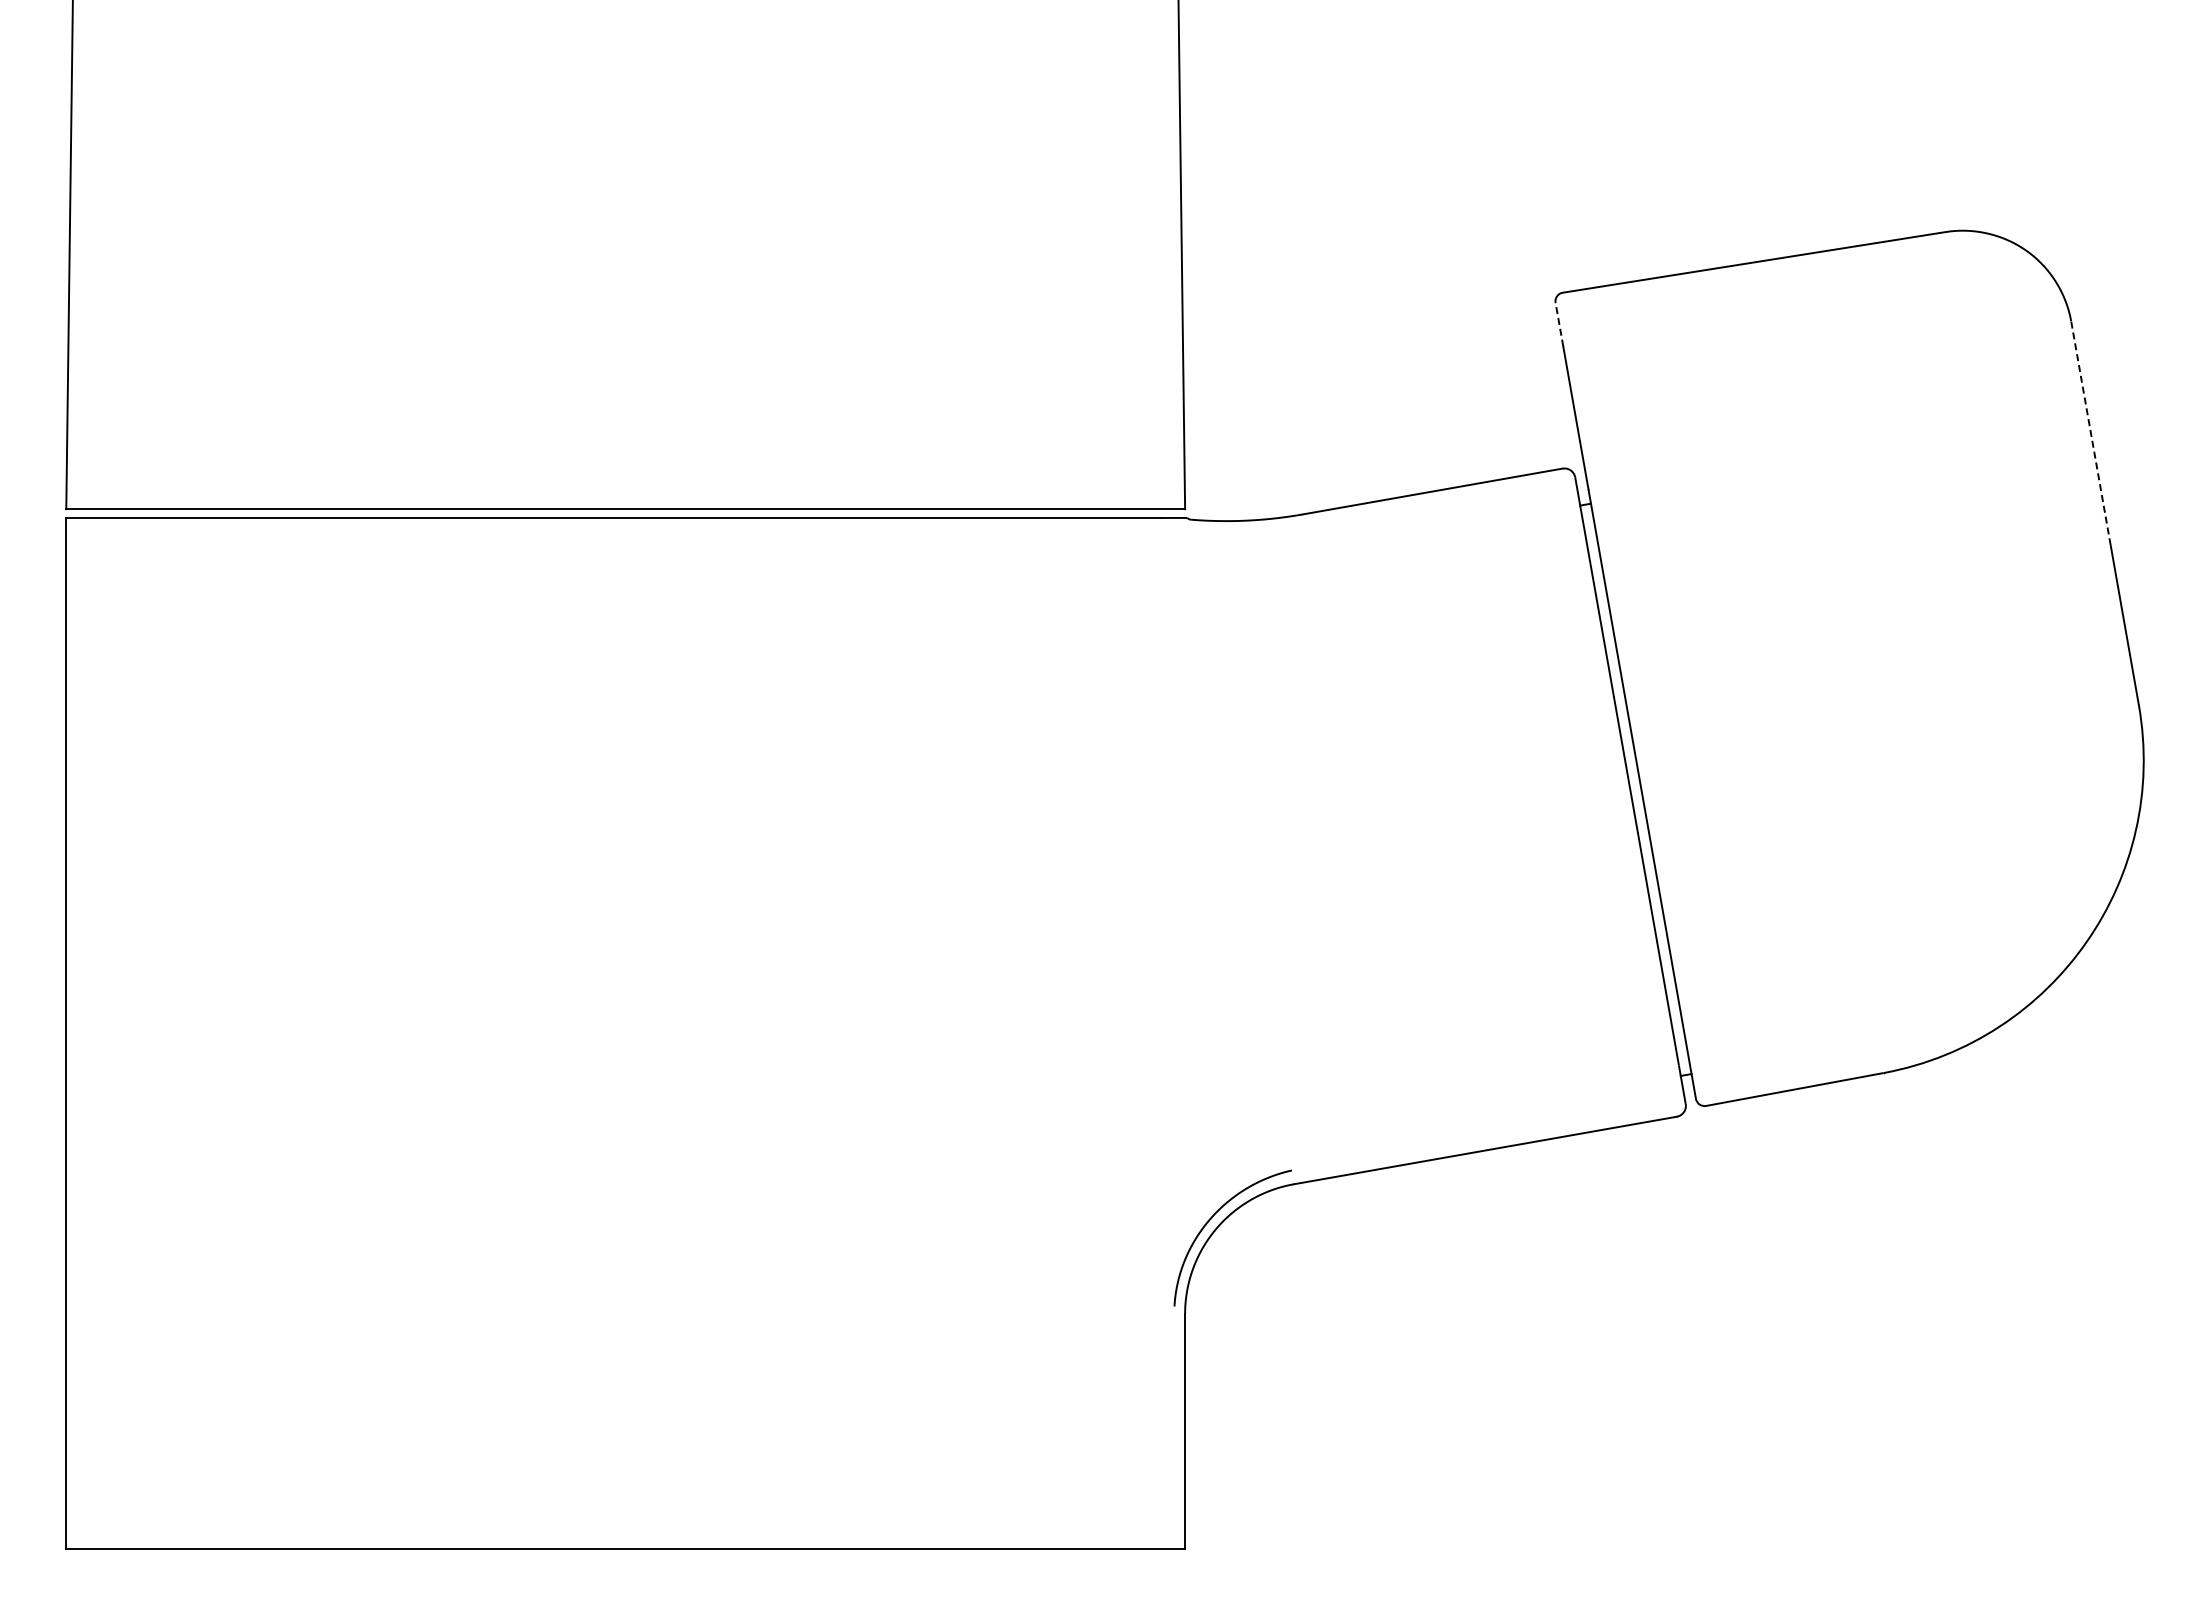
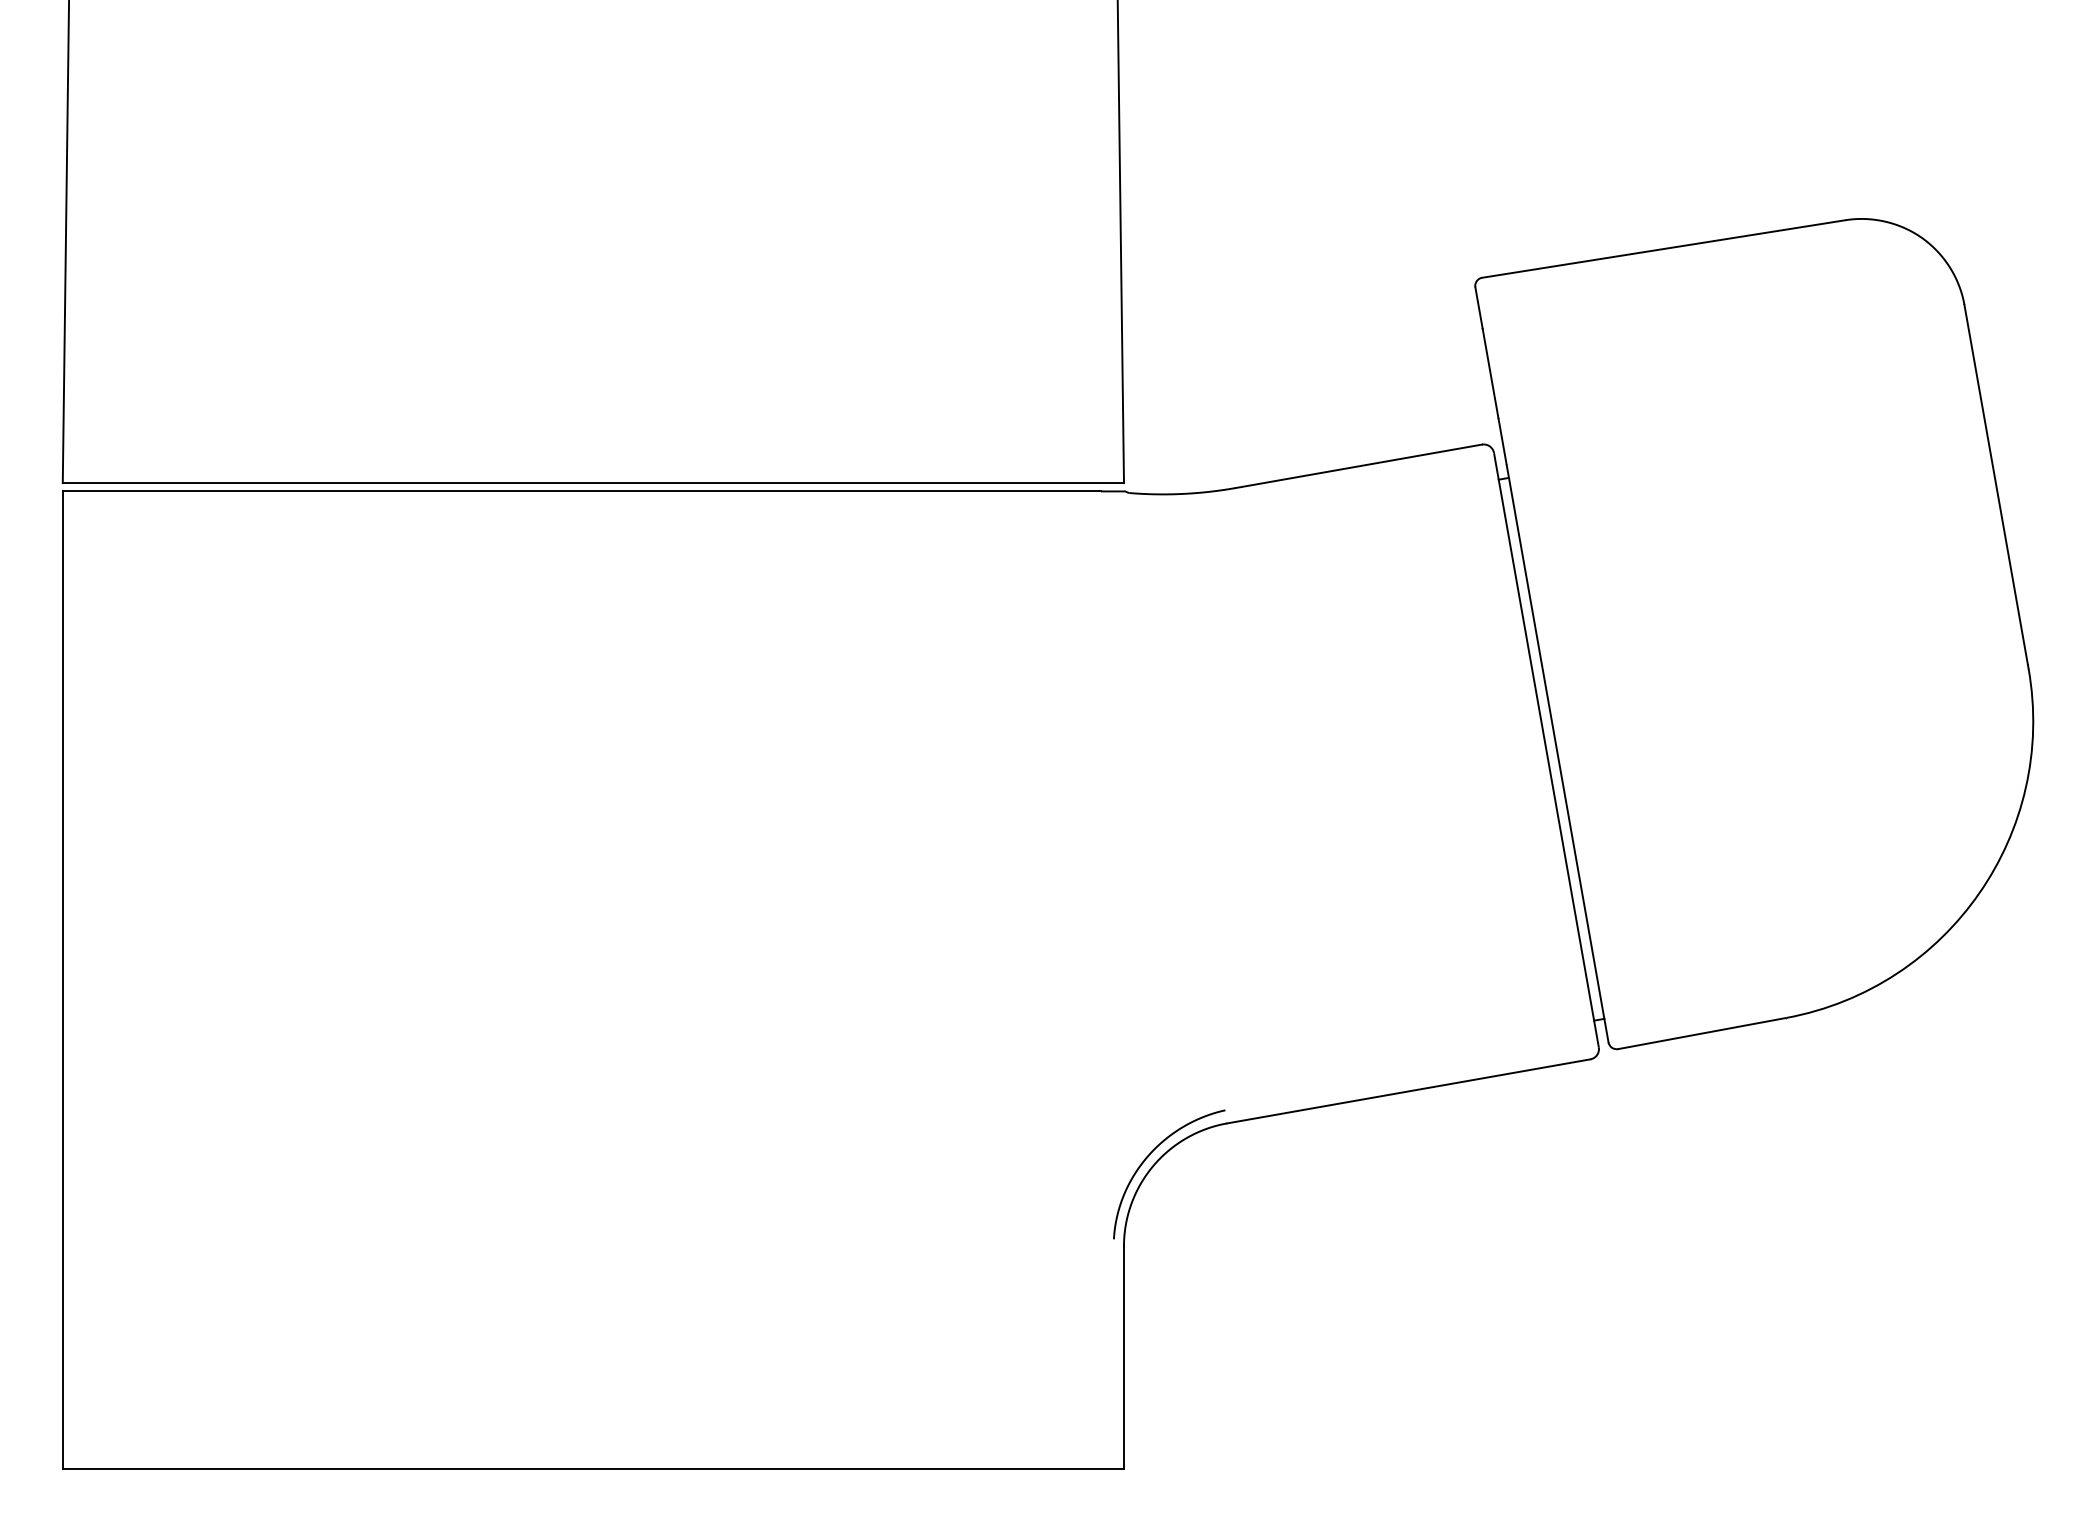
line: (1559, 324) -> (1479, 307), dashed -> solid
line: (2090, 433) -> (1982, 411), dashed -> solid

